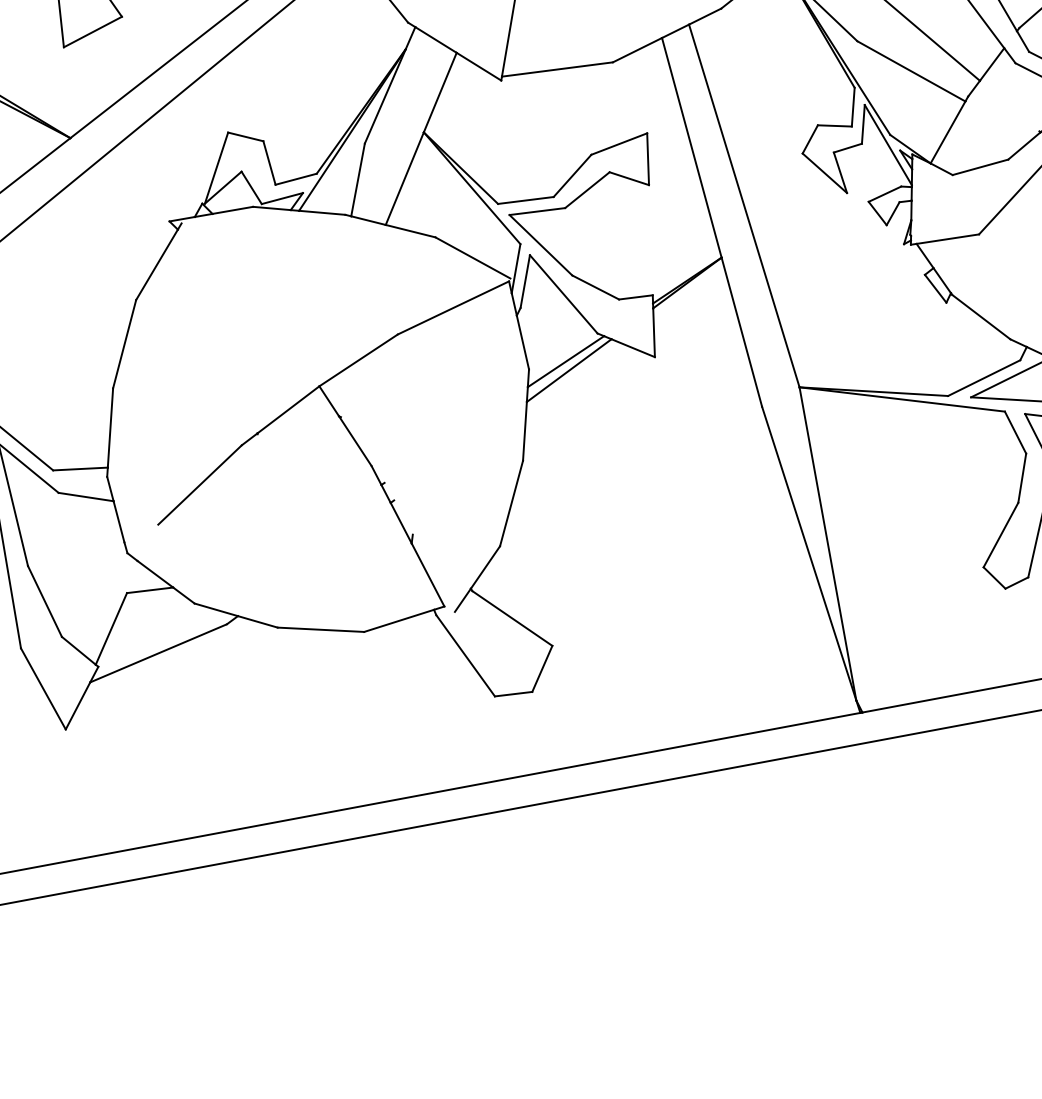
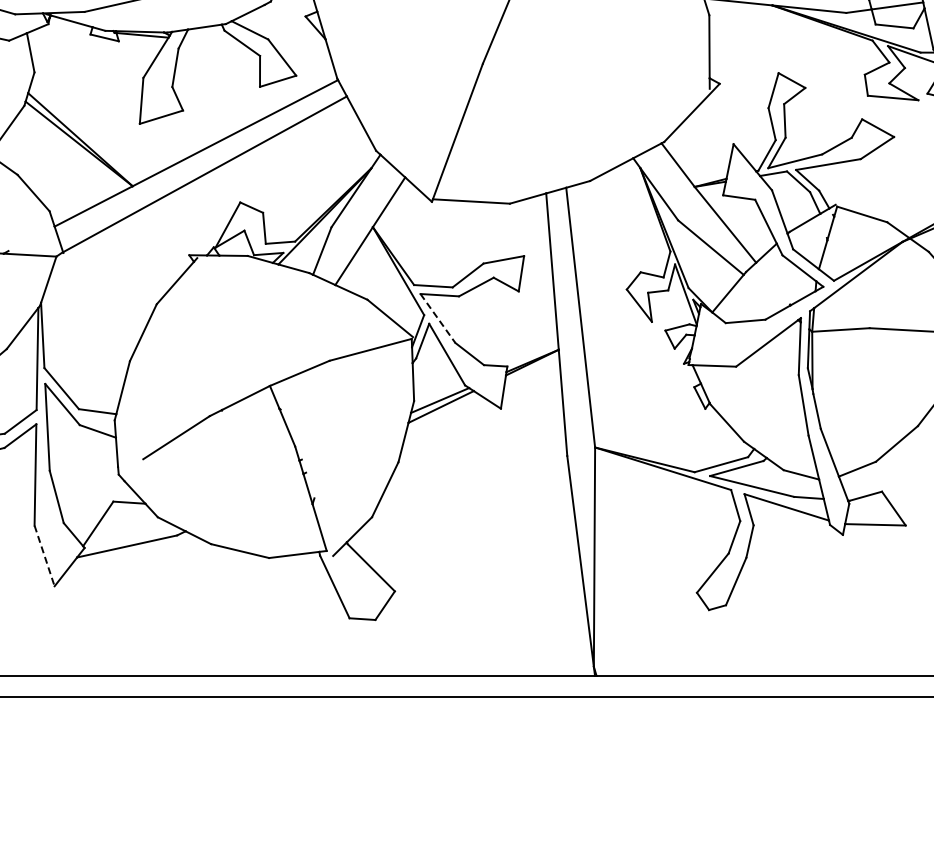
line: (541, 245) -> (438, 318), solid -> dashed
line: (43, 688) -> (44, 555), solid -> dashed

